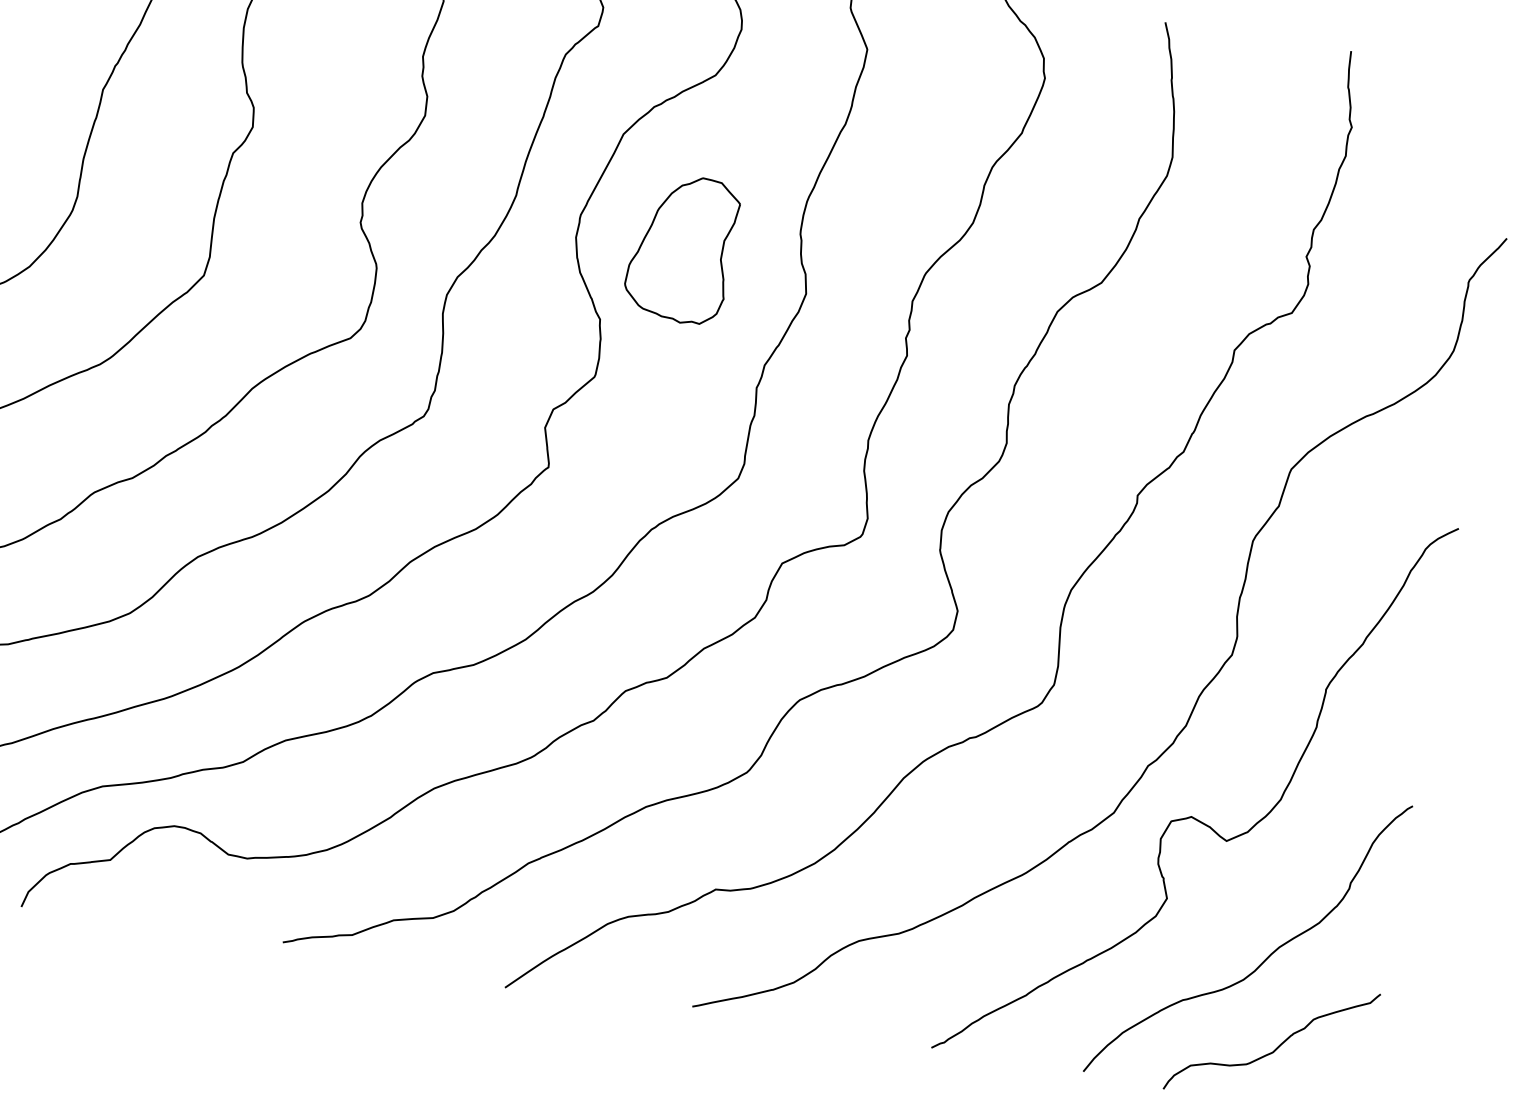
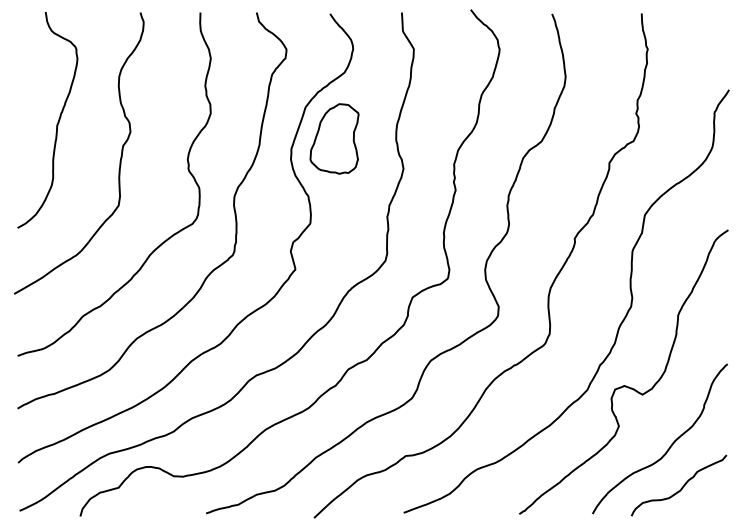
part: (681, 247) -> (334, 138), moved

